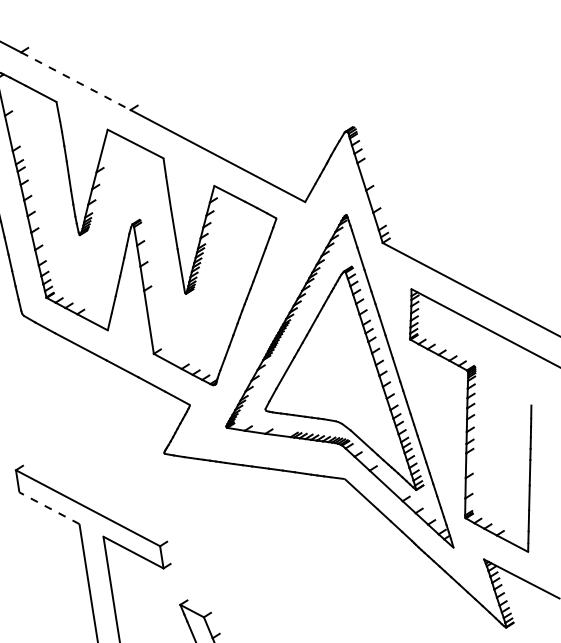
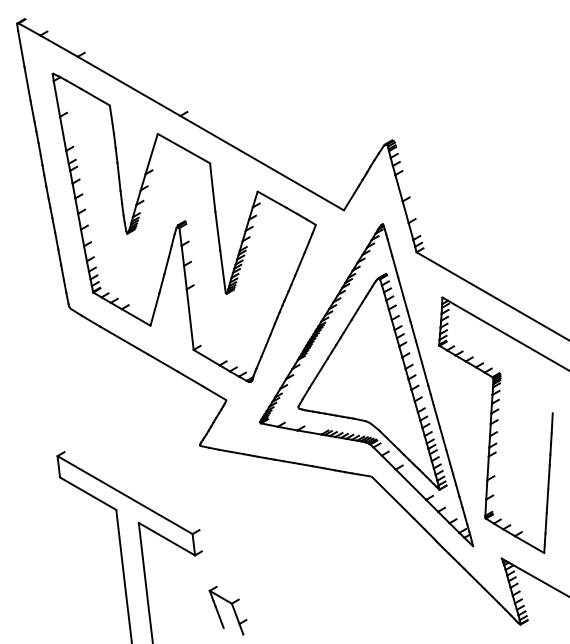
line: (76, 81) -> (129, 86), dashed -> solid
line: (48, 508) -> (87, 493), dashed -> solid

